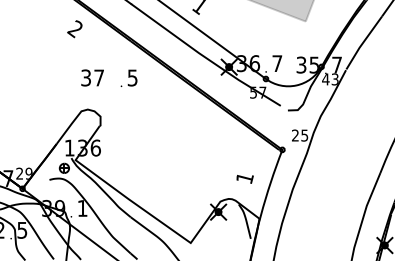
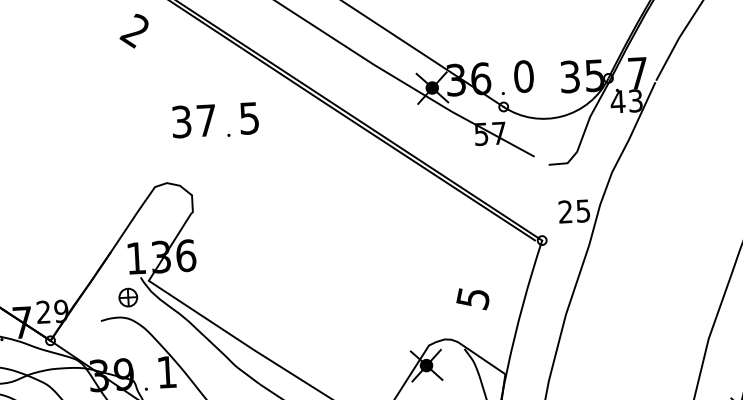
text: (277, 63) -> (524, 76), 7 -> 0
text: (92, 77) -> (193, 120), moved
text: (244, 178) -> (472, 298), 1 -> 5

